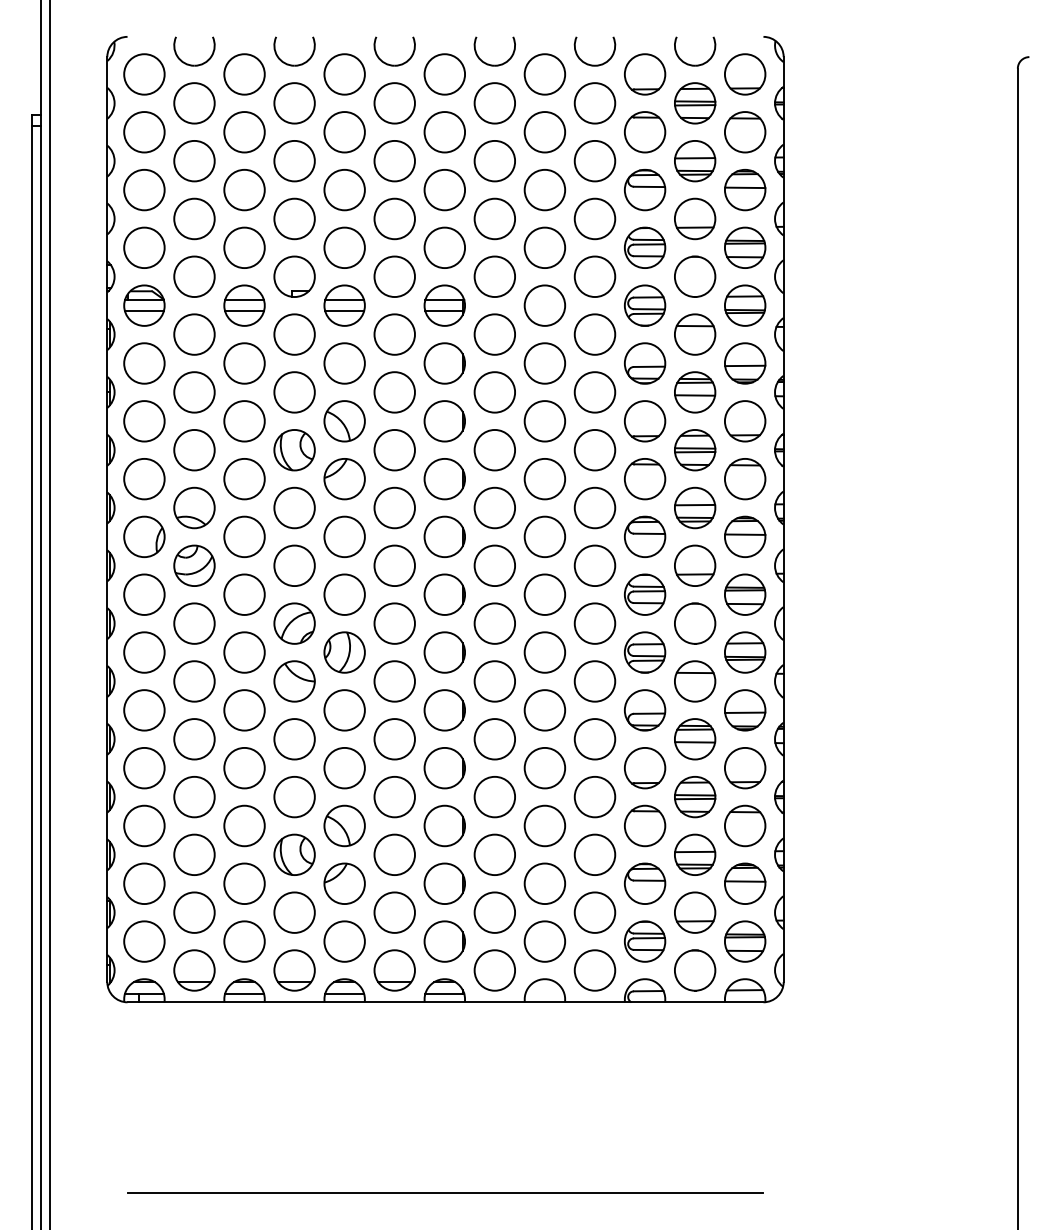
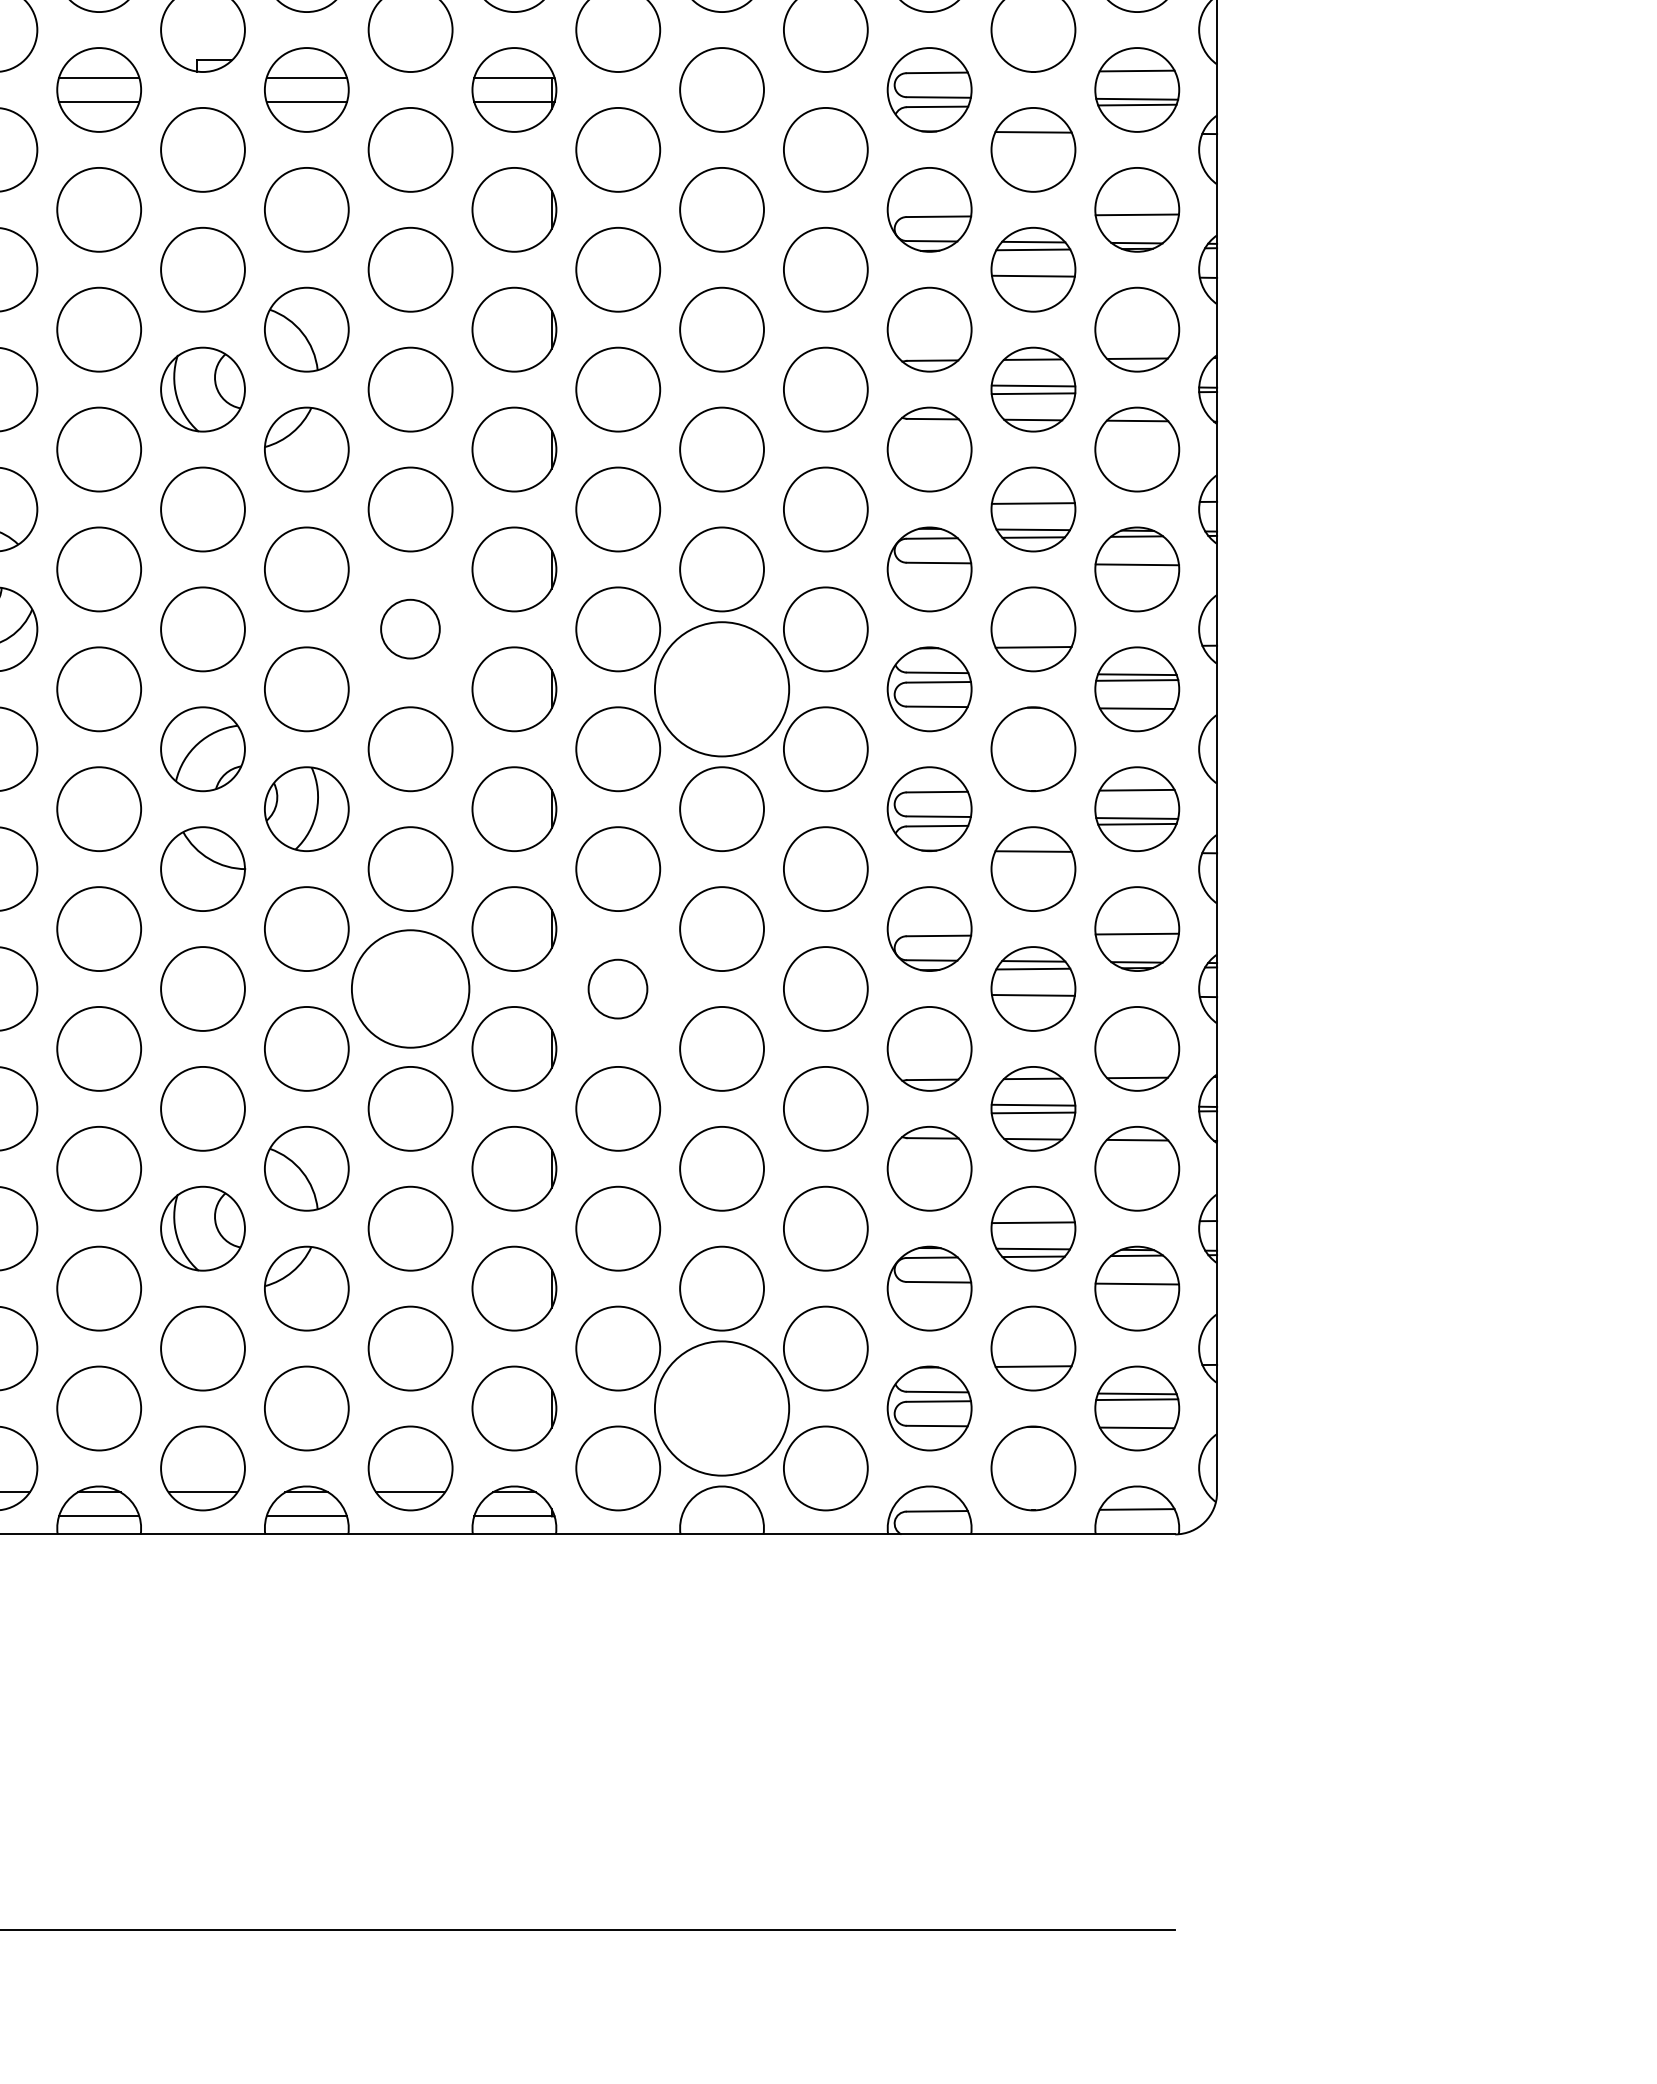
circle: (394, 565) -> (410, 628), size x0.7
circle: (544, 594) -> (721, 688), size x1.6
circle: (394, 739) -> (410, 989), size x1.4
circle: (494, 739) -> (617, 989), size x0.7
circle: (544, 941) -> (721, 1408), size x1.6

